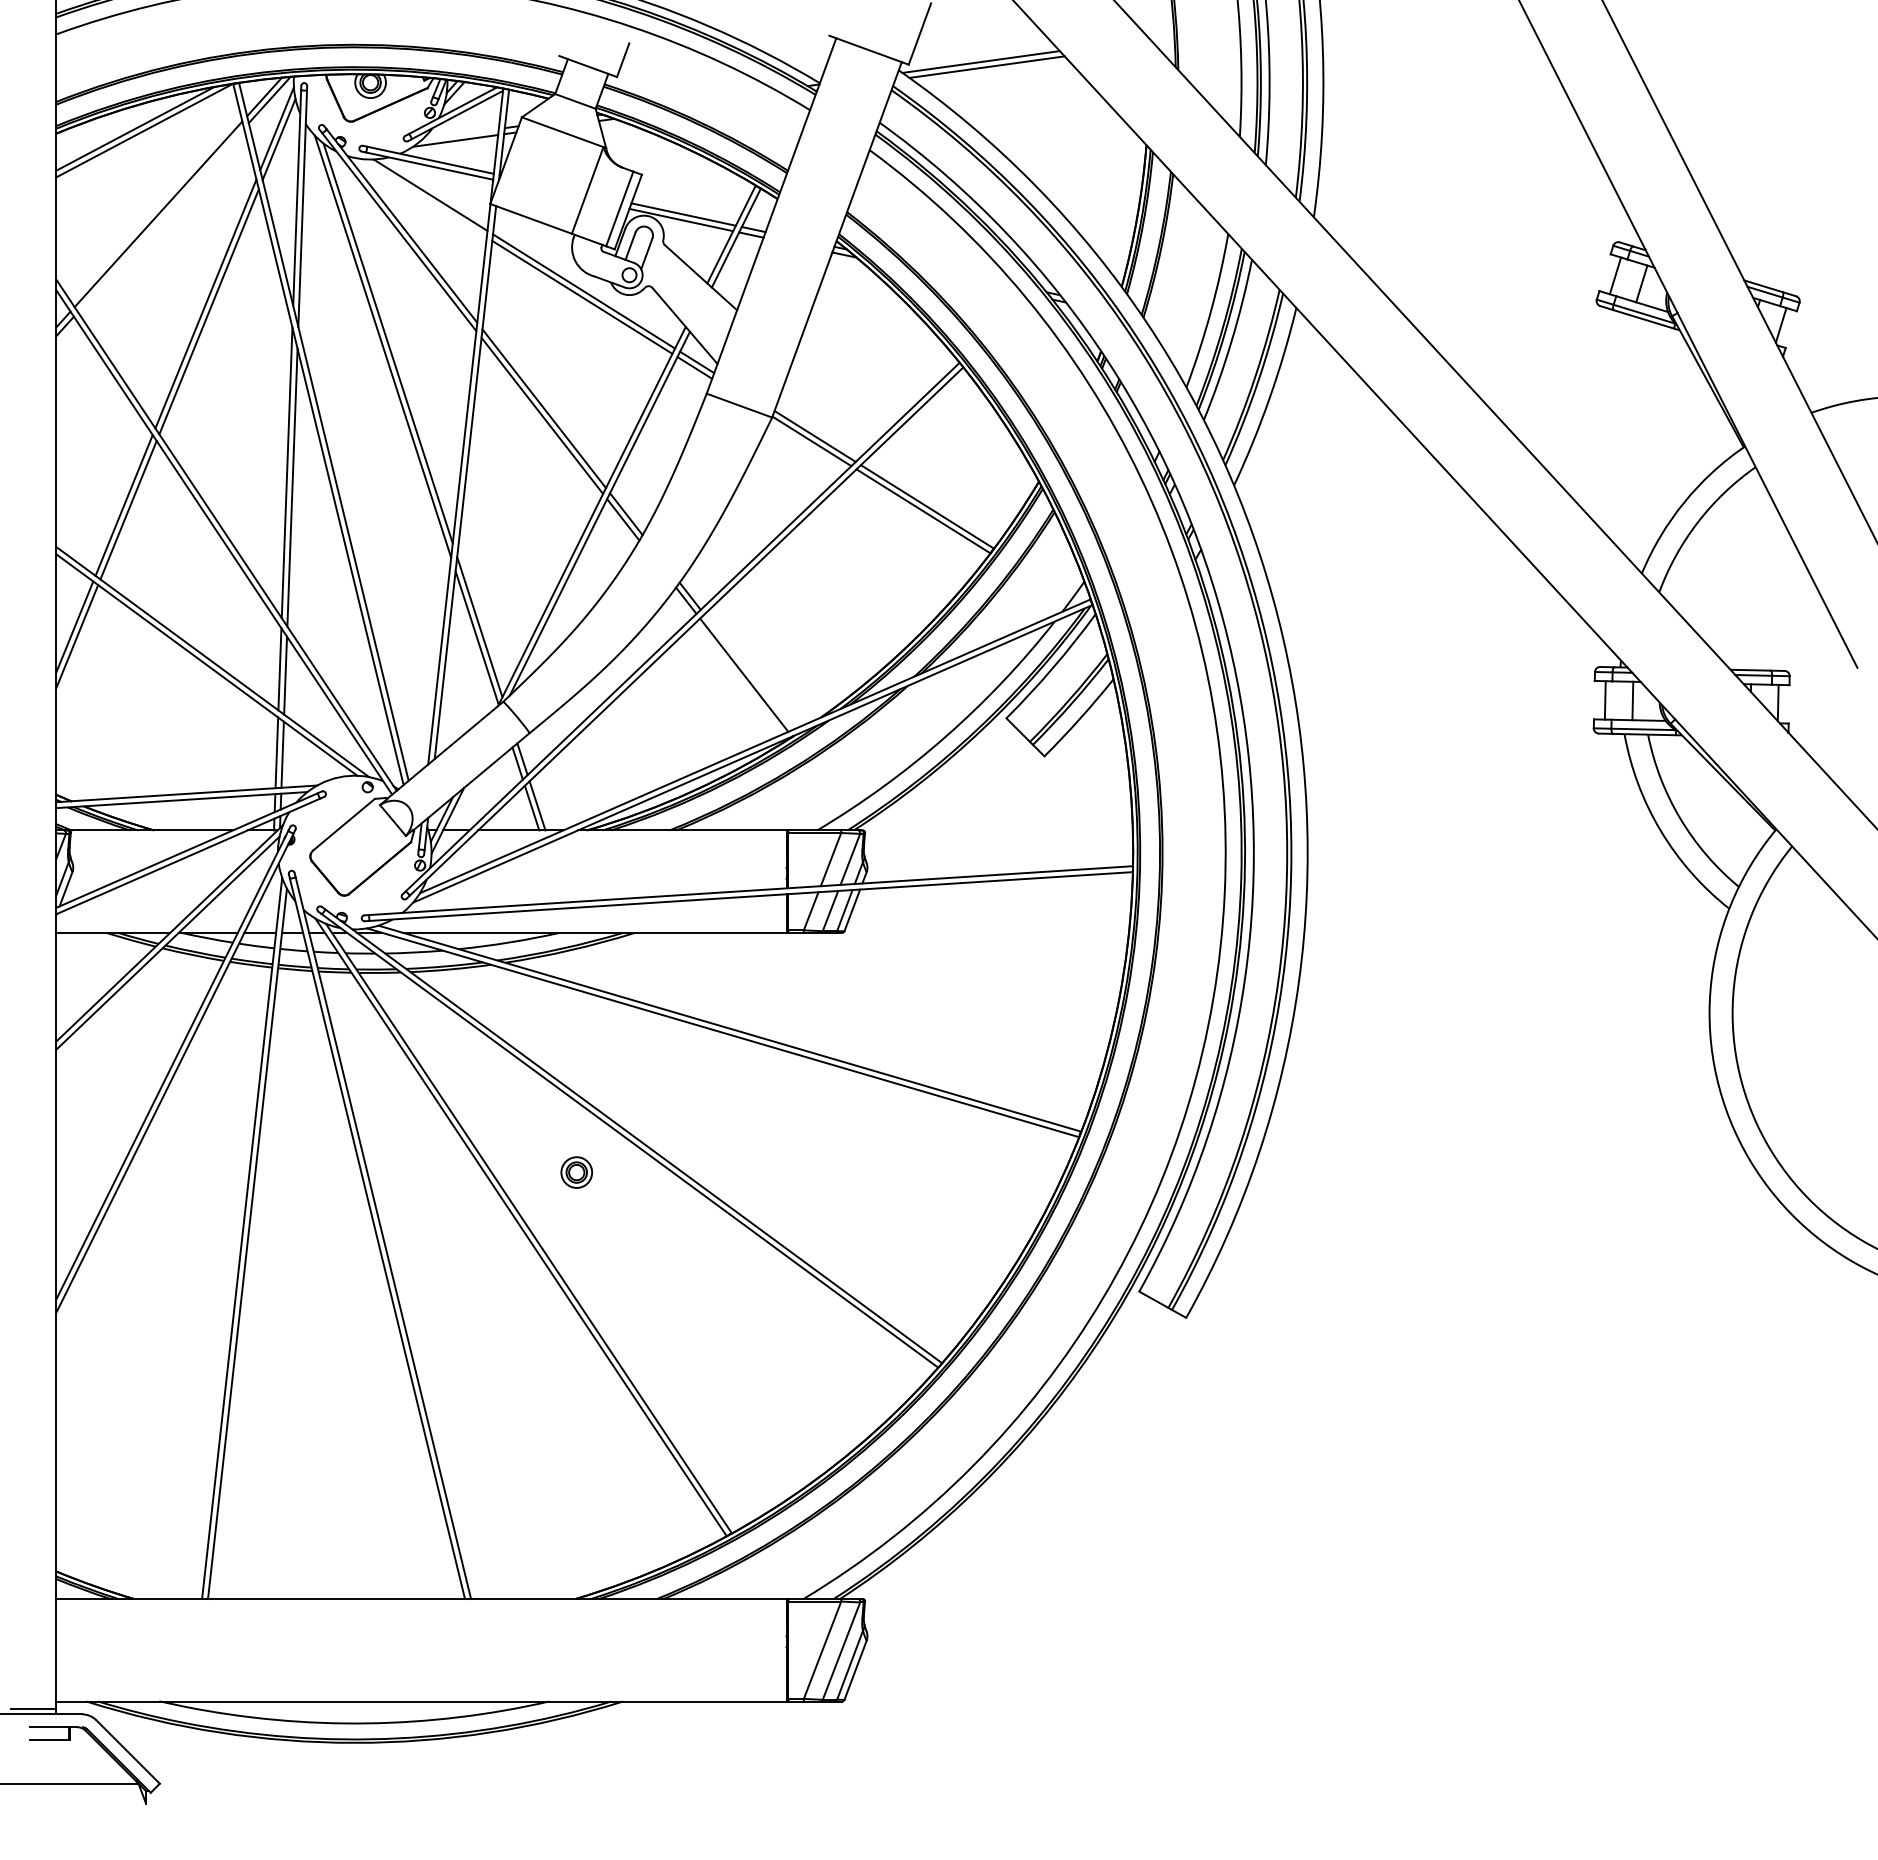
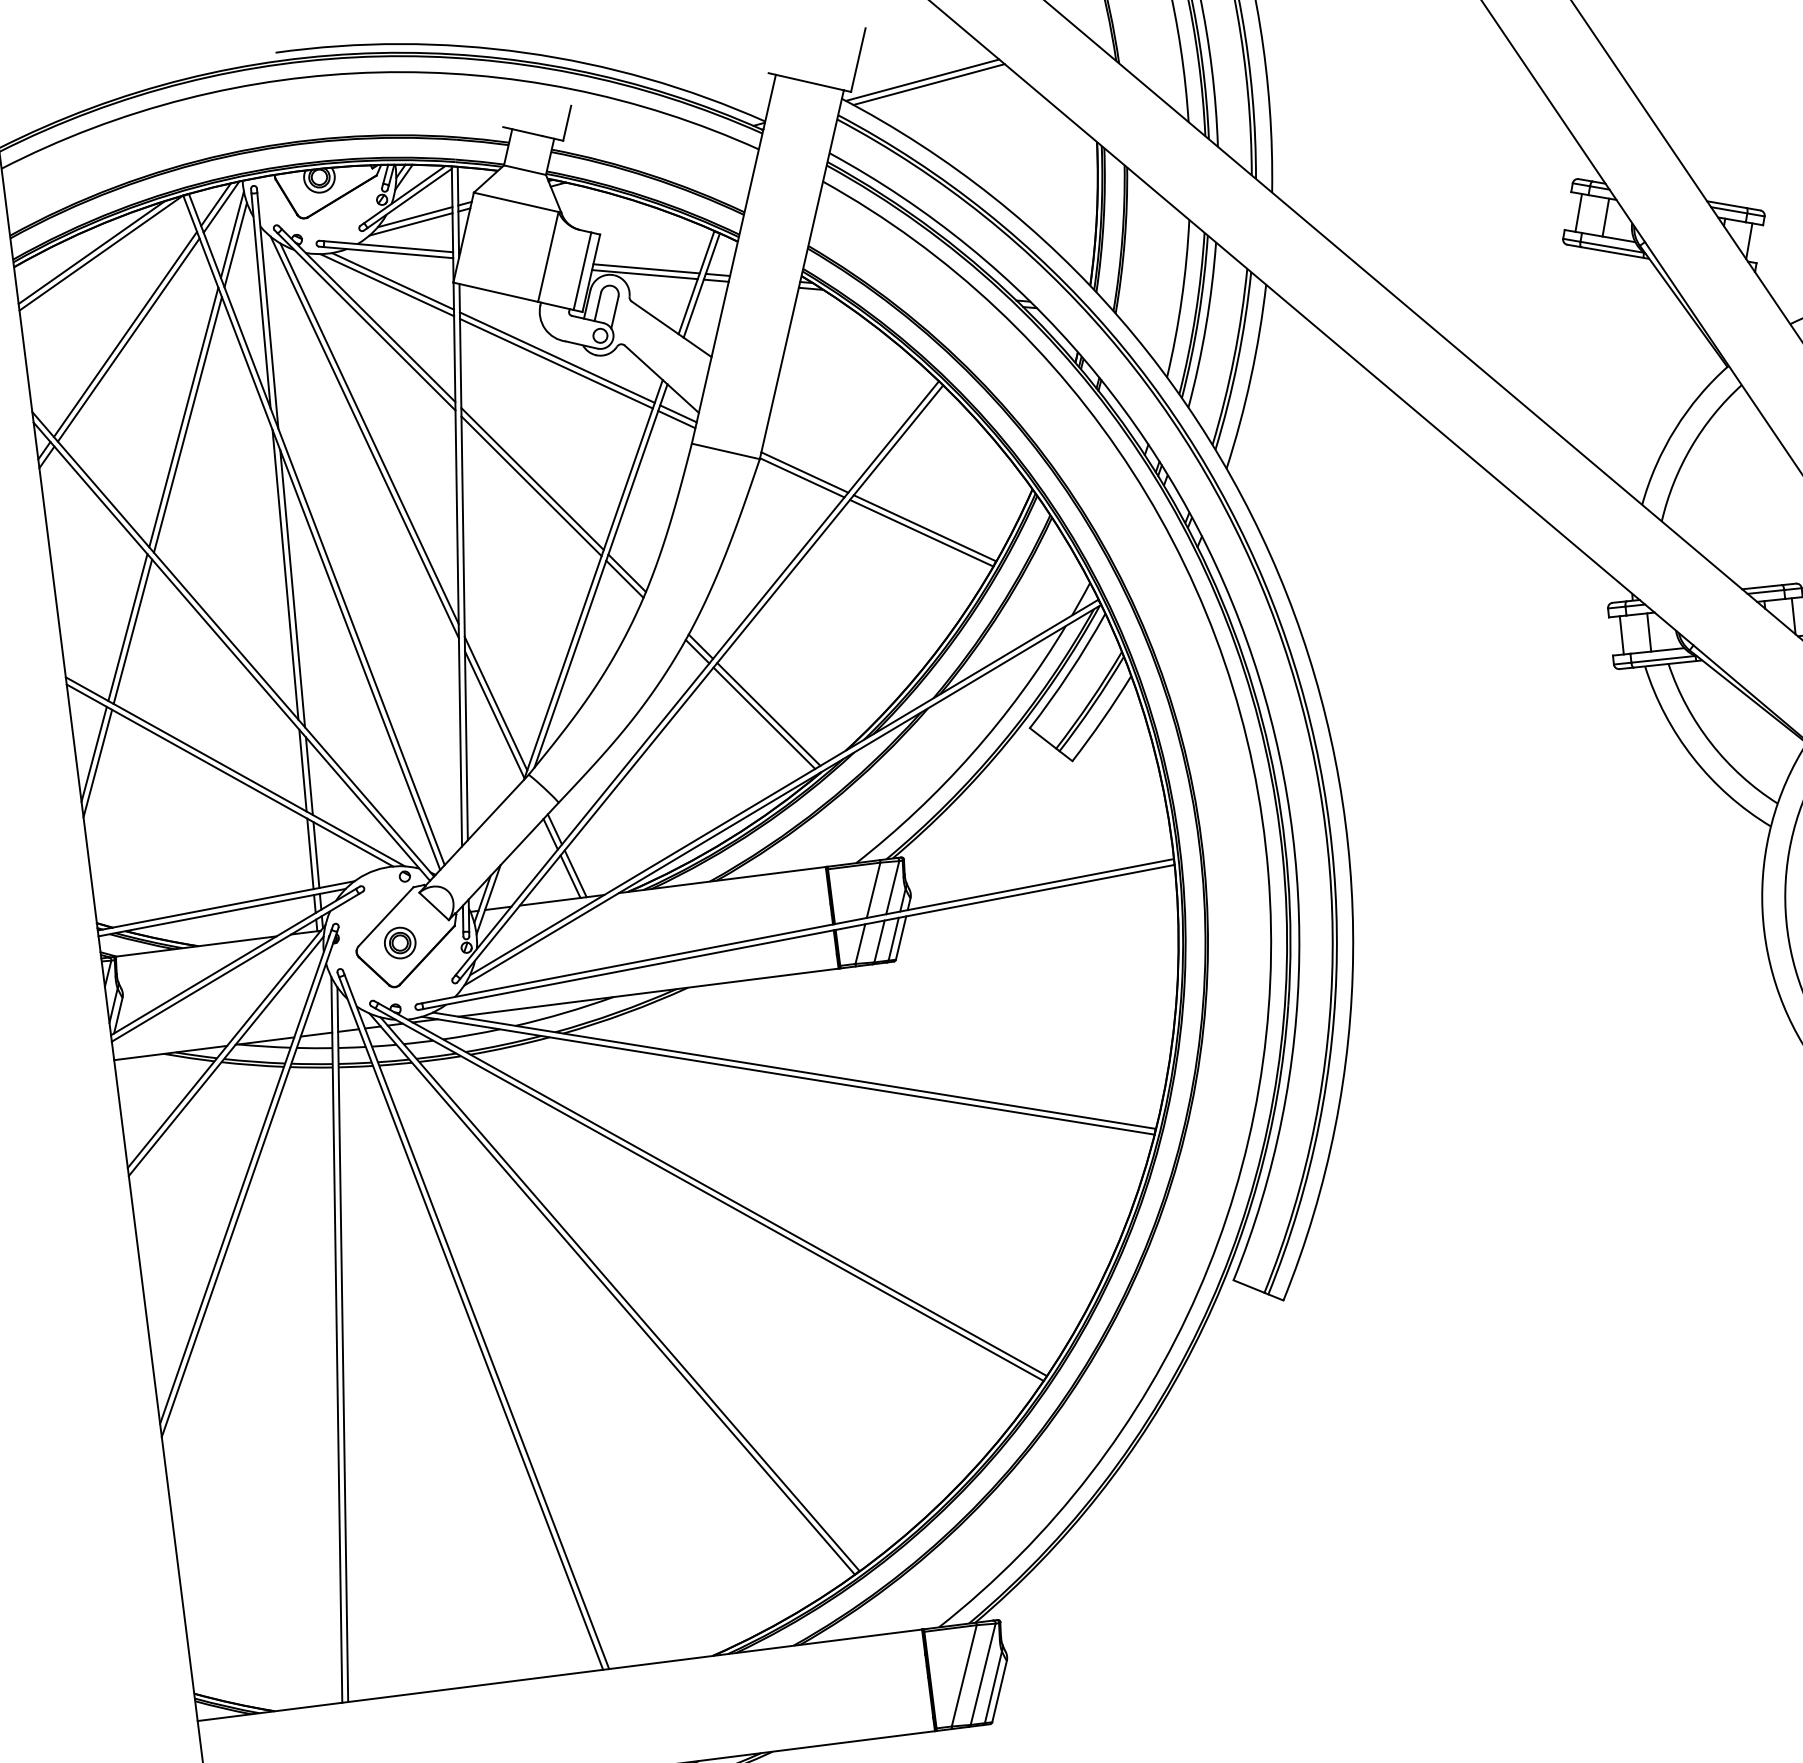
line: (460, 133) -> (414, 216), added
line: (423, 198) -> (386, 285), added
line: (161, 220) -> (129, 340), added
line: (748, 671) -> (768, 714), added
part: (576, 1172) -> (399, 943), moved

